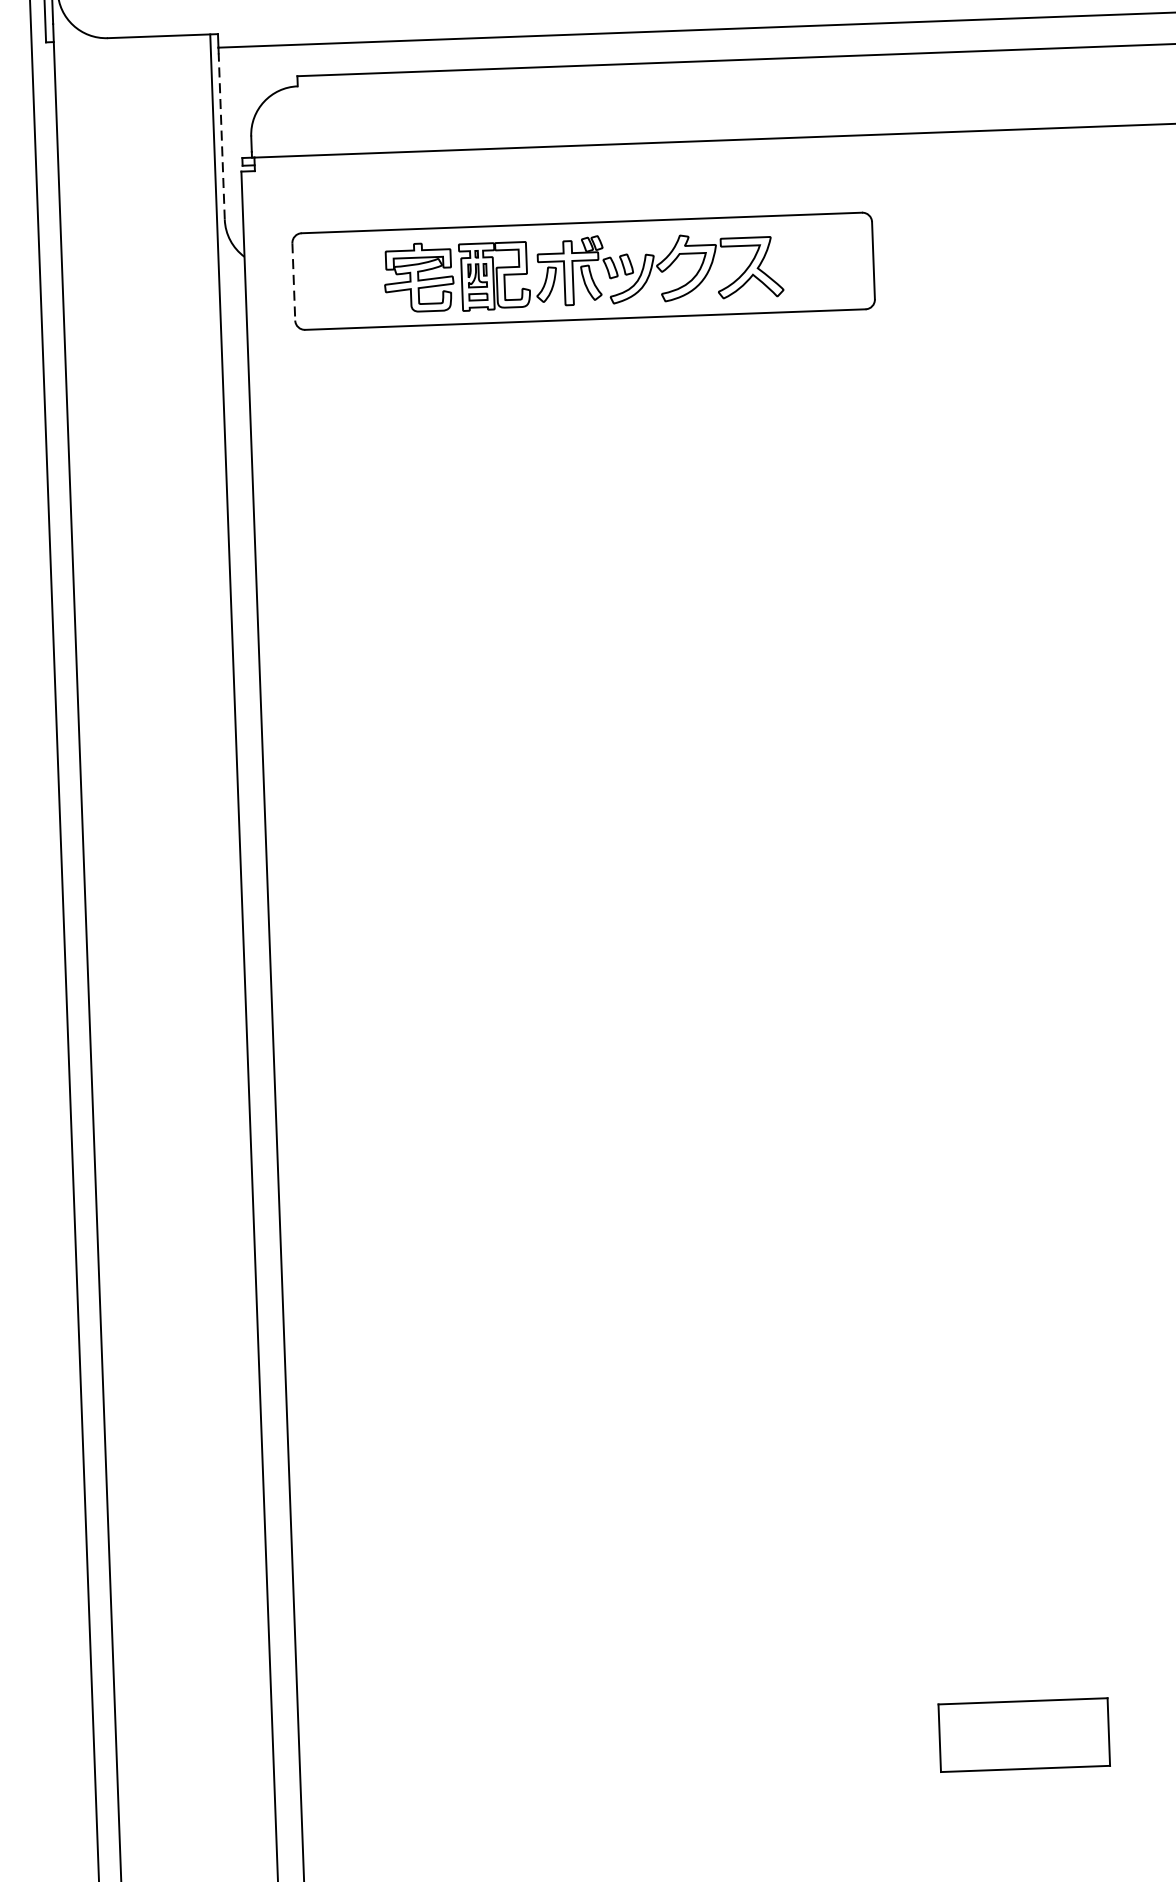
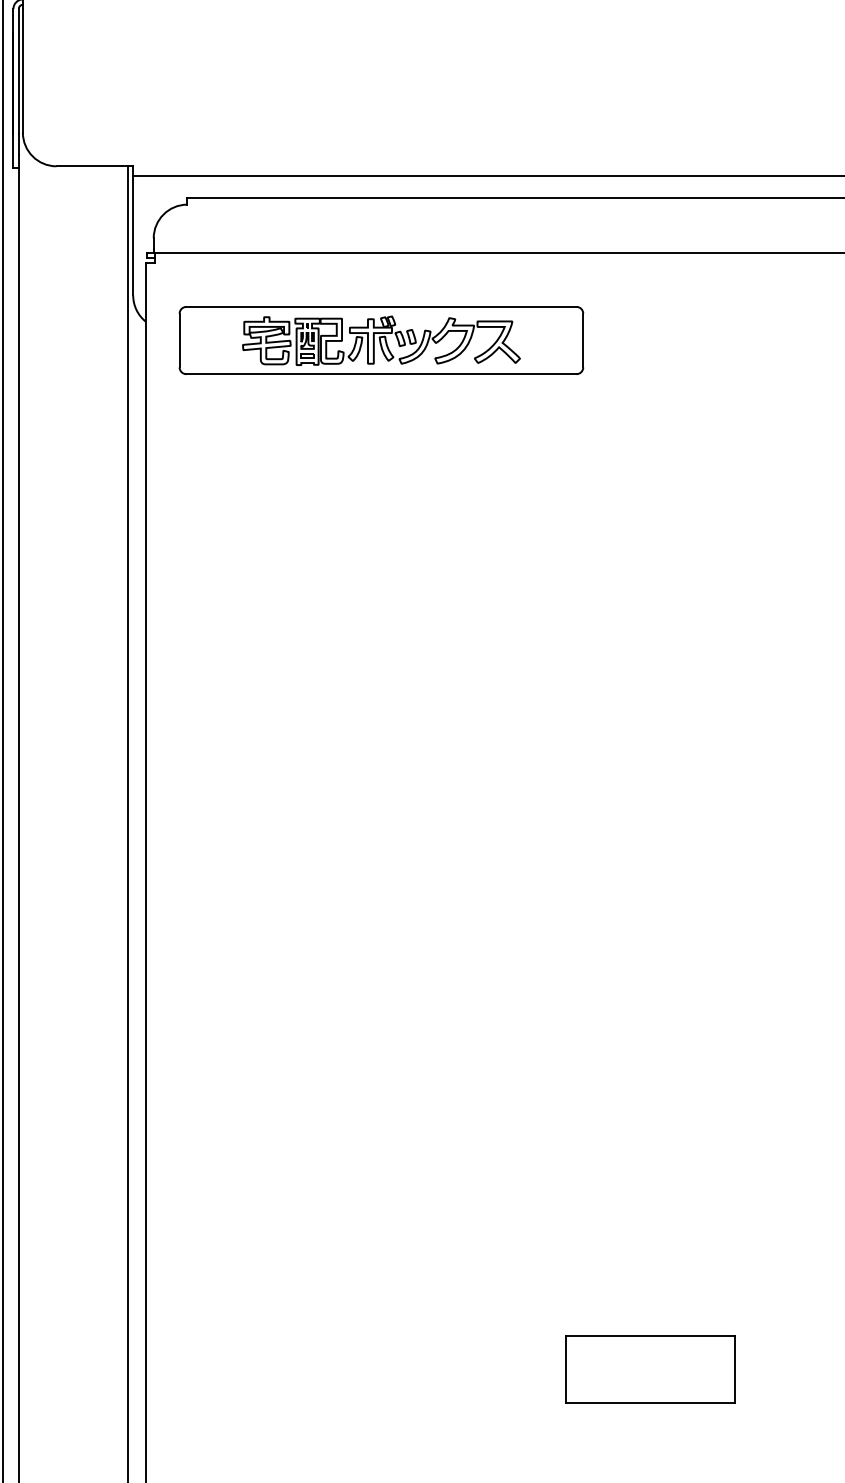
line: (222, 136) -> (133, 237), dashed -> solid
line: (293, 281) -> (179, 340), dashed -> solid
part: (1024, 1734) -> (650, 1369), size x1.43

